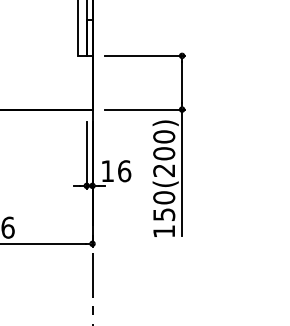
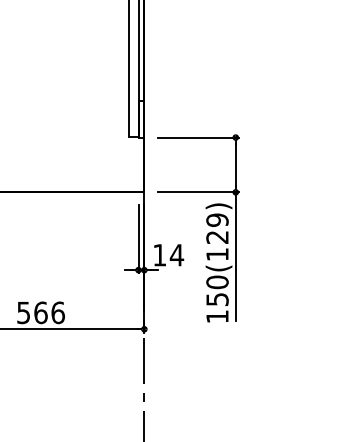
text: (164, 153) -> (217, 237), 150(200) -> 150(129)
text: (124, 171) -> (176, 255), 16 -> 14

